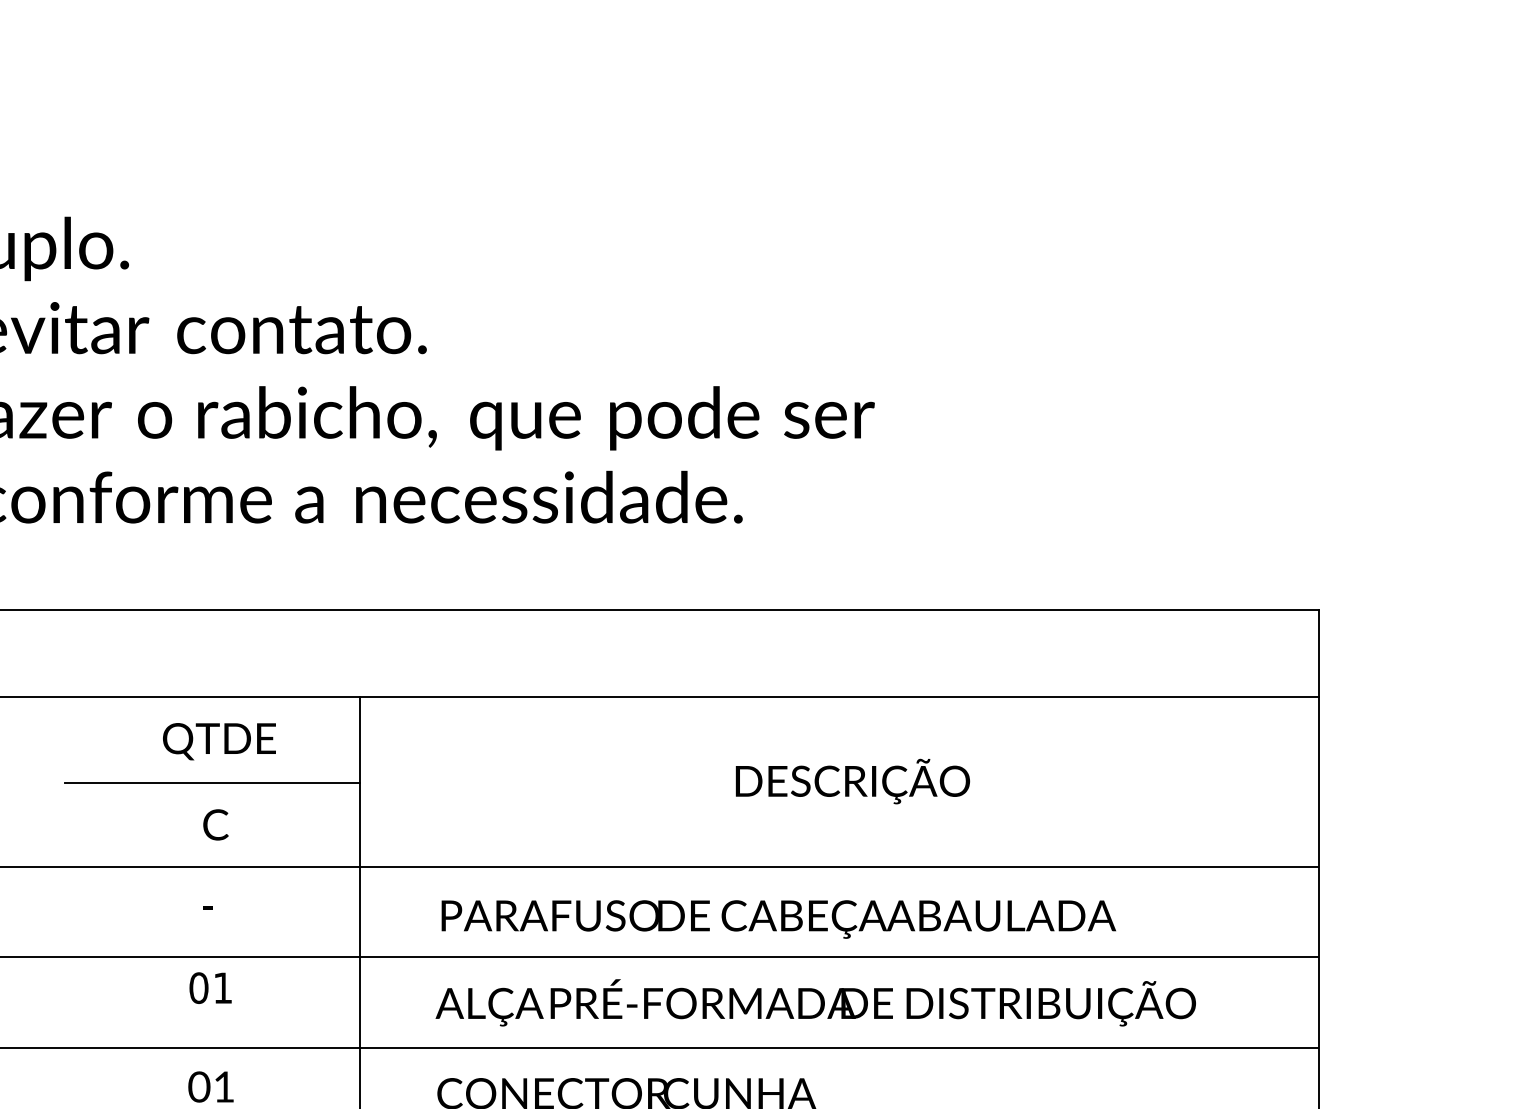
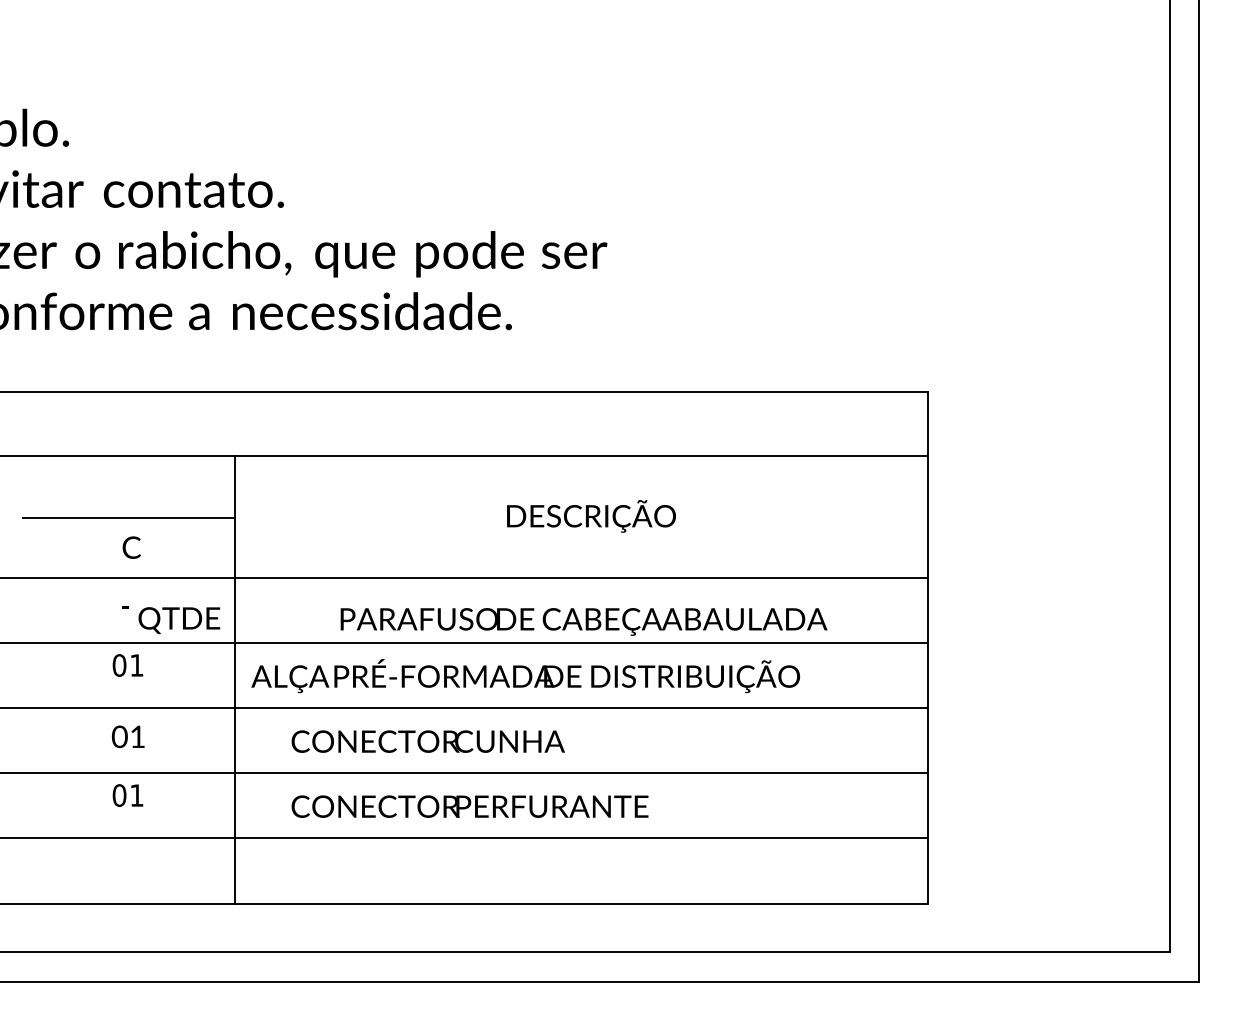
text: (219, 741) -> (179, 620), moved
text: (778, 918) -> (583, 621), moved
text: (815, 1003) -> (525, 676), moved

